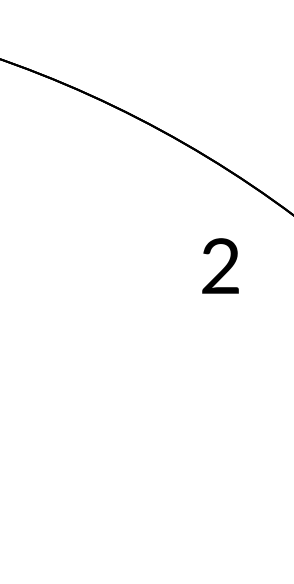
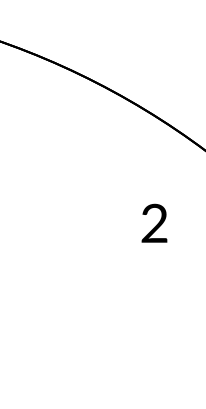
text: (220, 264) -> (154, 222), moved

